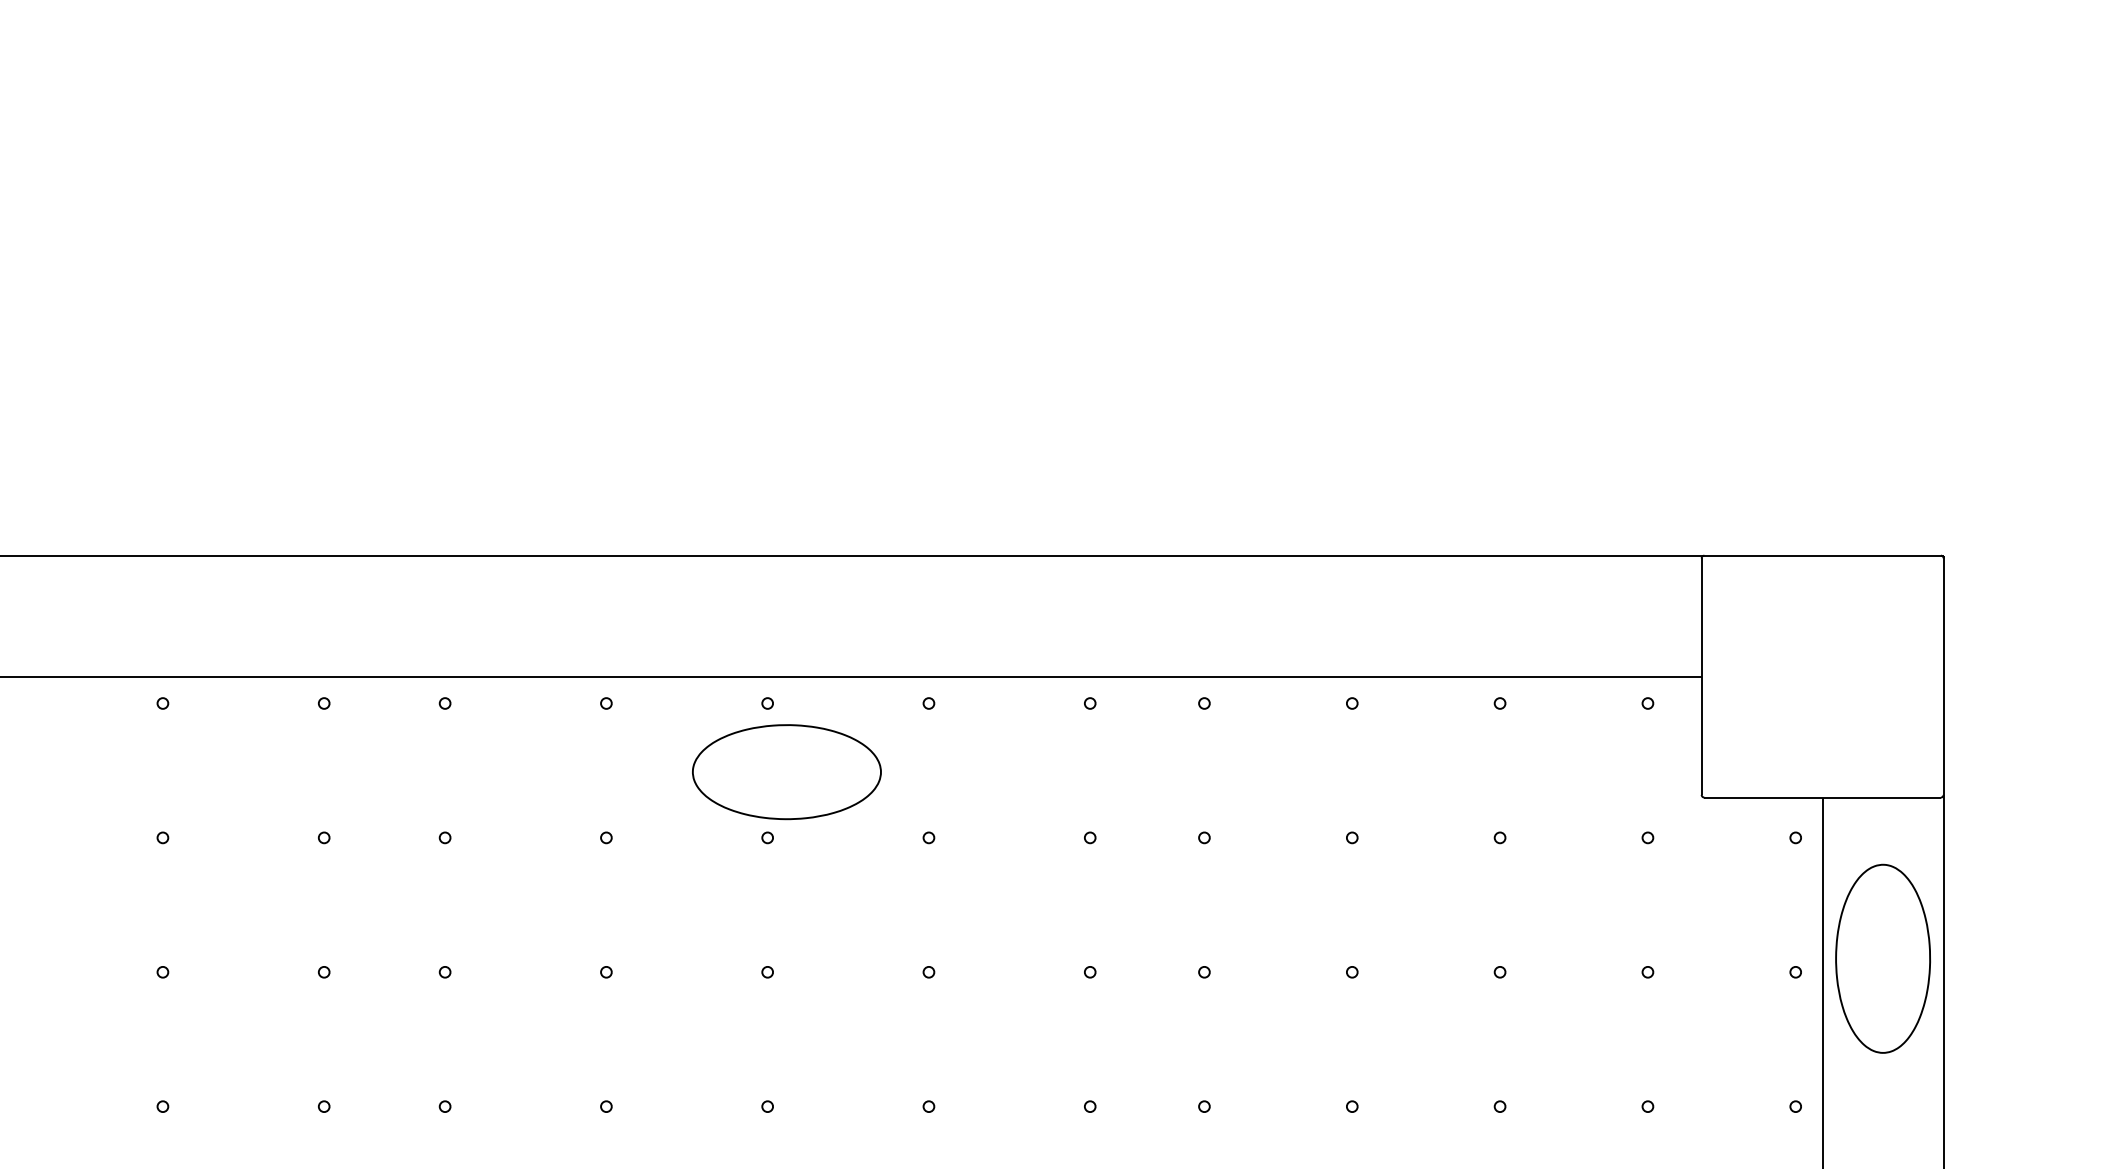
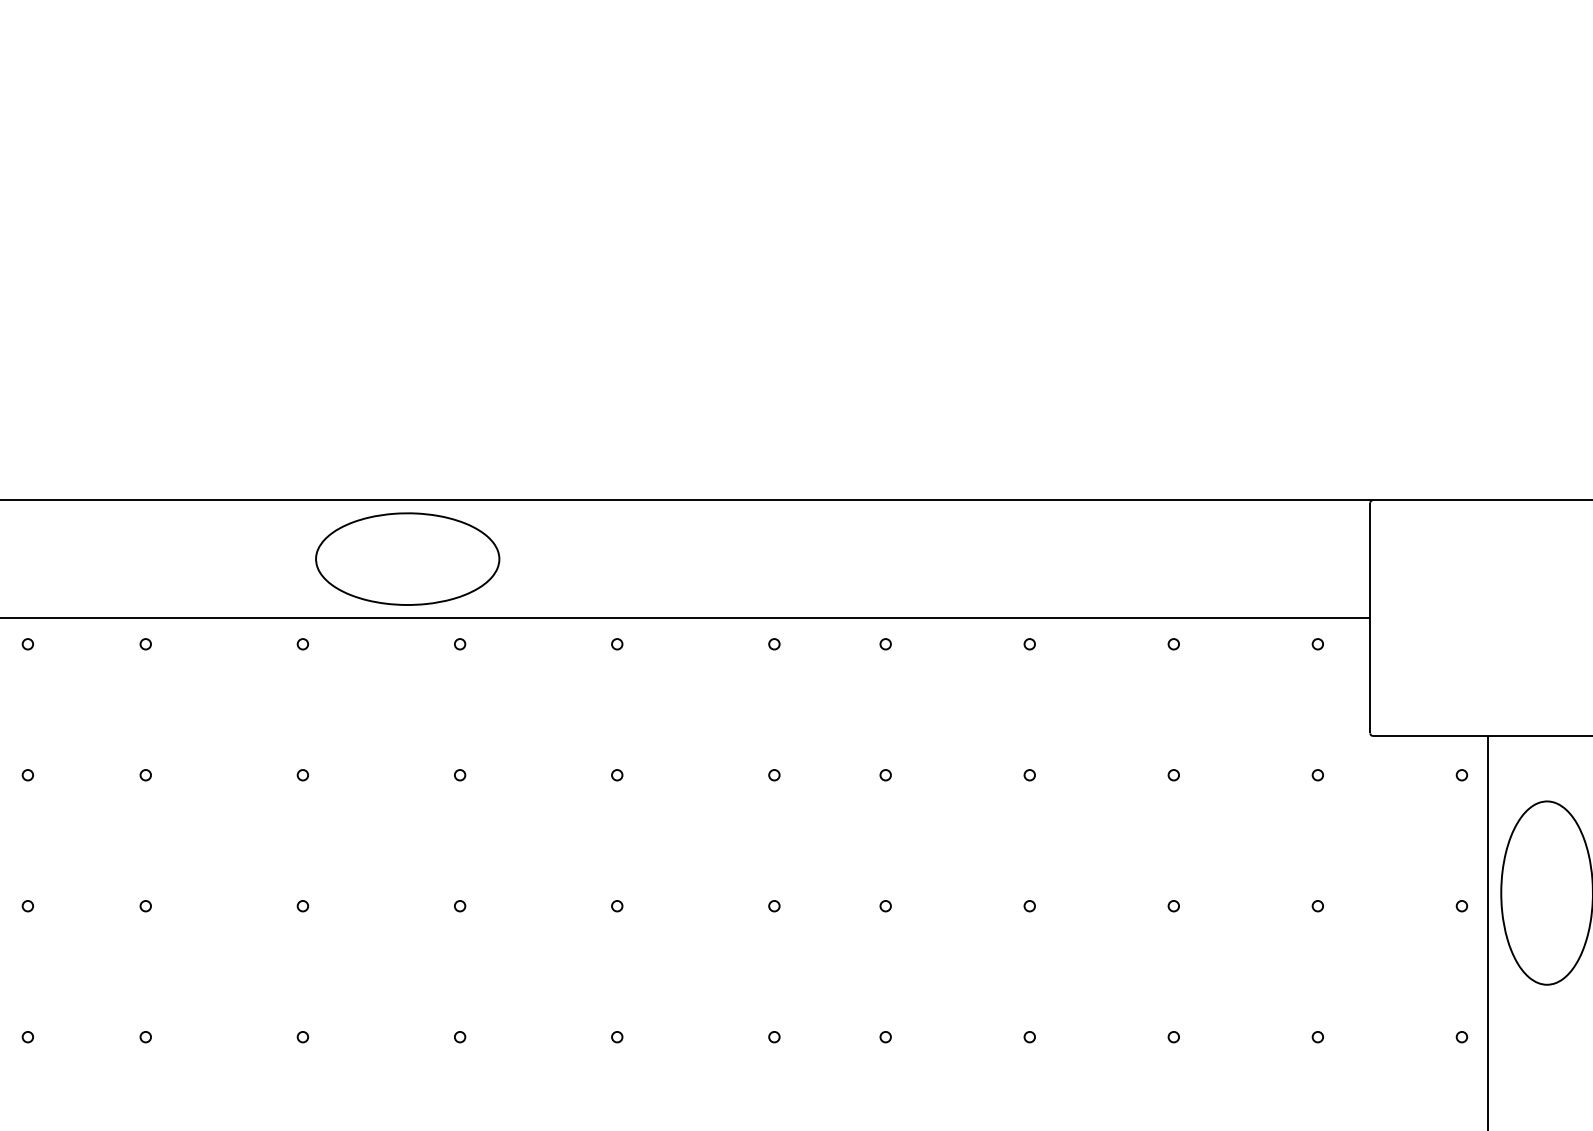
part: (786, 772) -> (407, 559), moved

